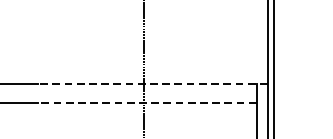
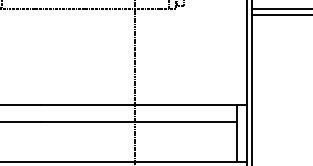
line: (152, 84) -> (143, 105), dashed -> solid
line: (147, 103) -> (138, 122), dashed -> solid

